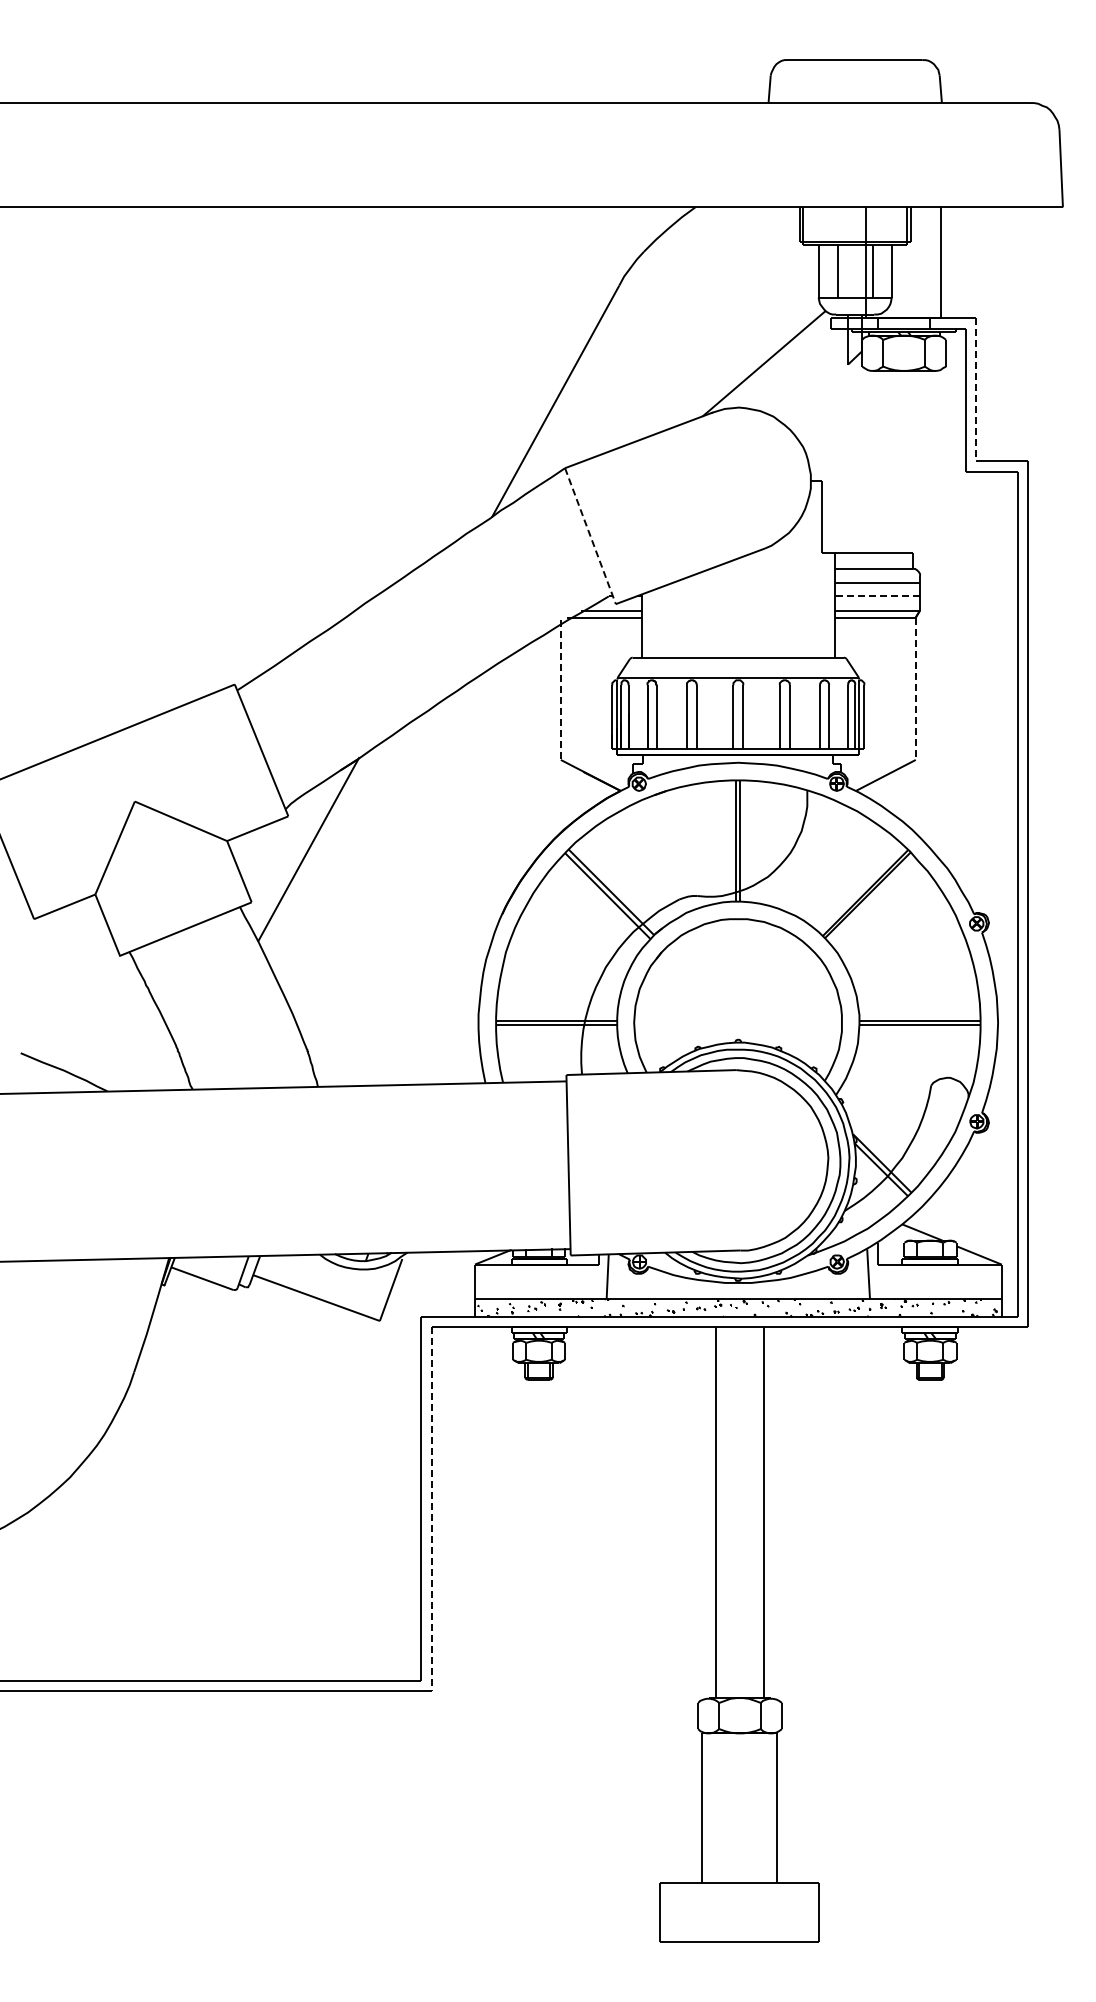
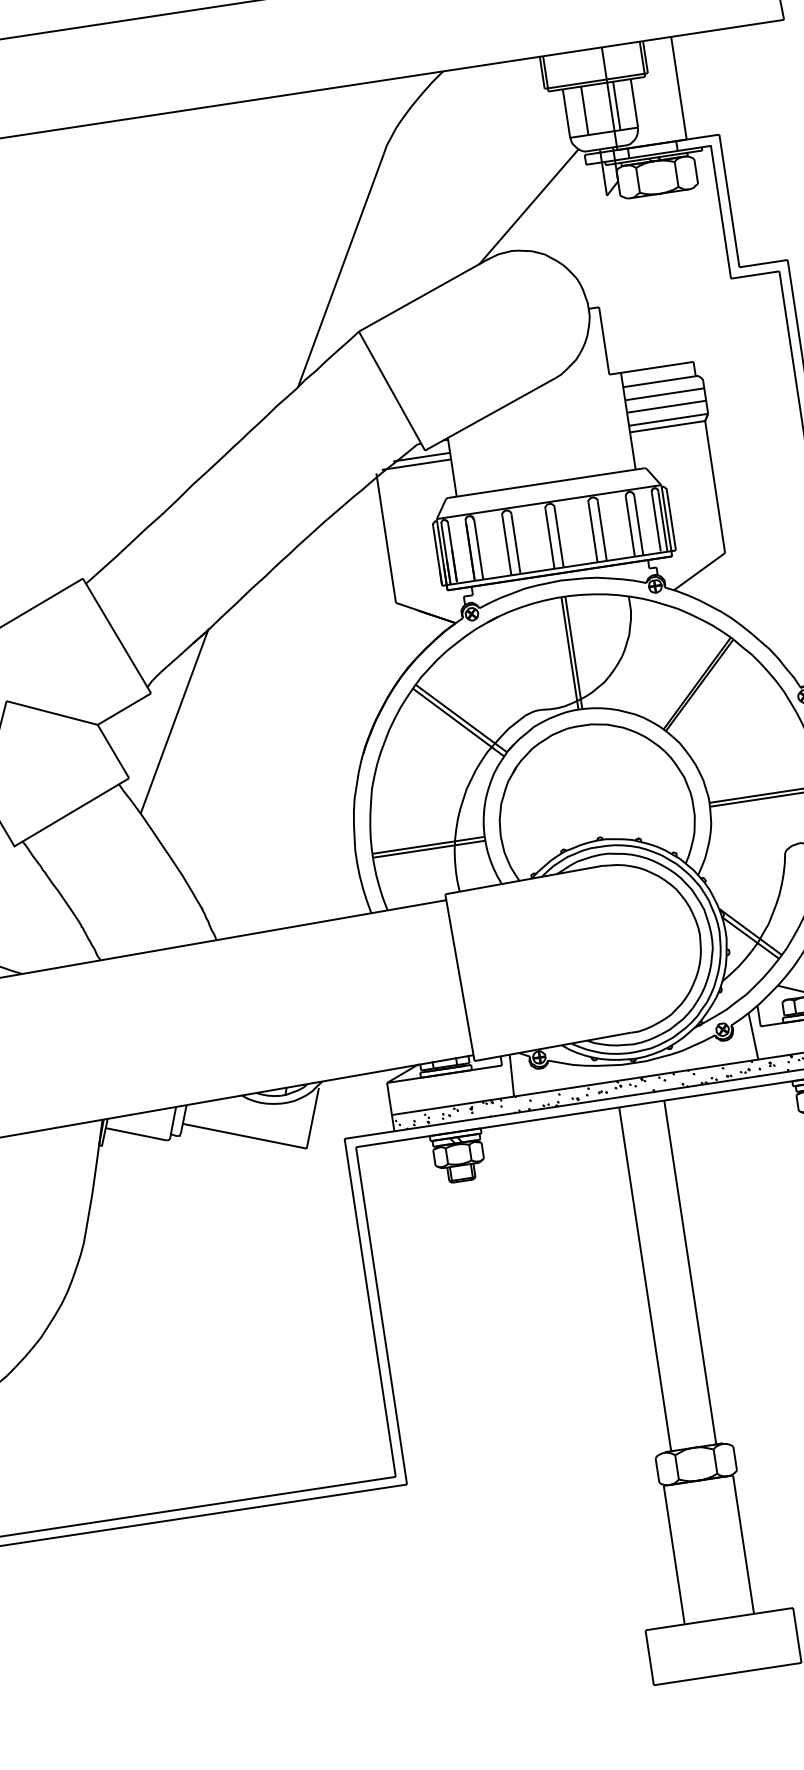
line: (976, 389) -> (729, 200), dashed -> solid
line: (590, 536) -> (392, 391), dashed -> solid
line: (877, 596) -> (666, 406), dashed -> solid
line: (915, 689) -> (714, 487), dashed -> solid
line: (560, 690) -> (385, 538), dashed -> solid
line: (432, 1509) -> (382, 1316), dashed -> solid

